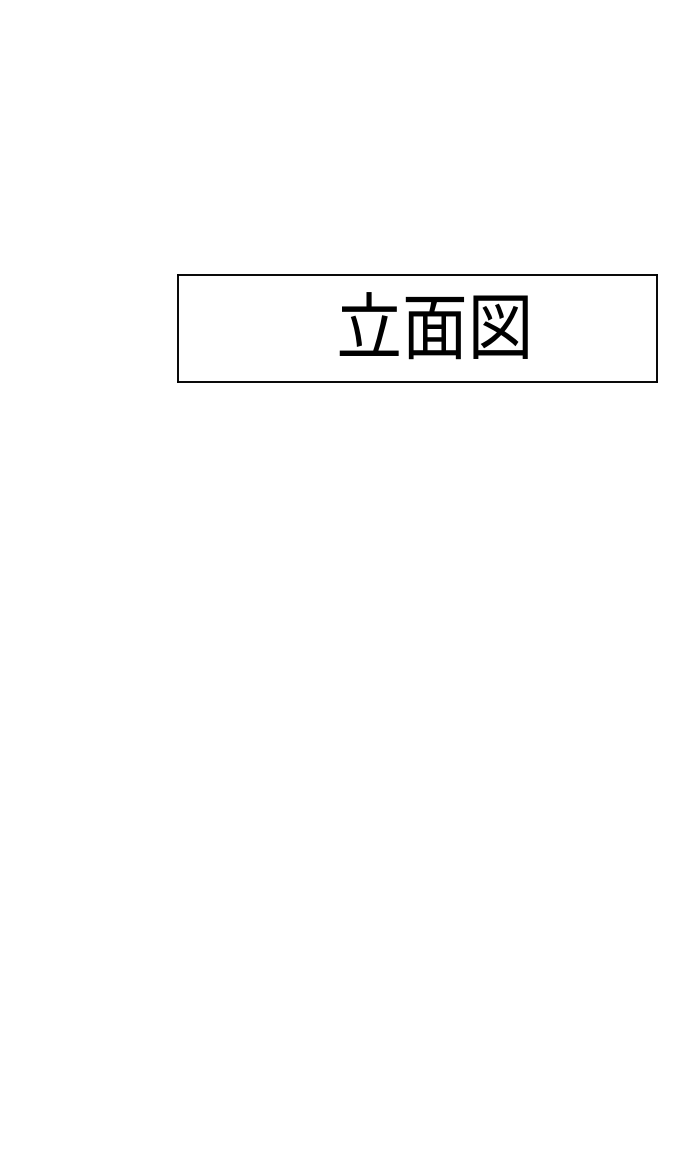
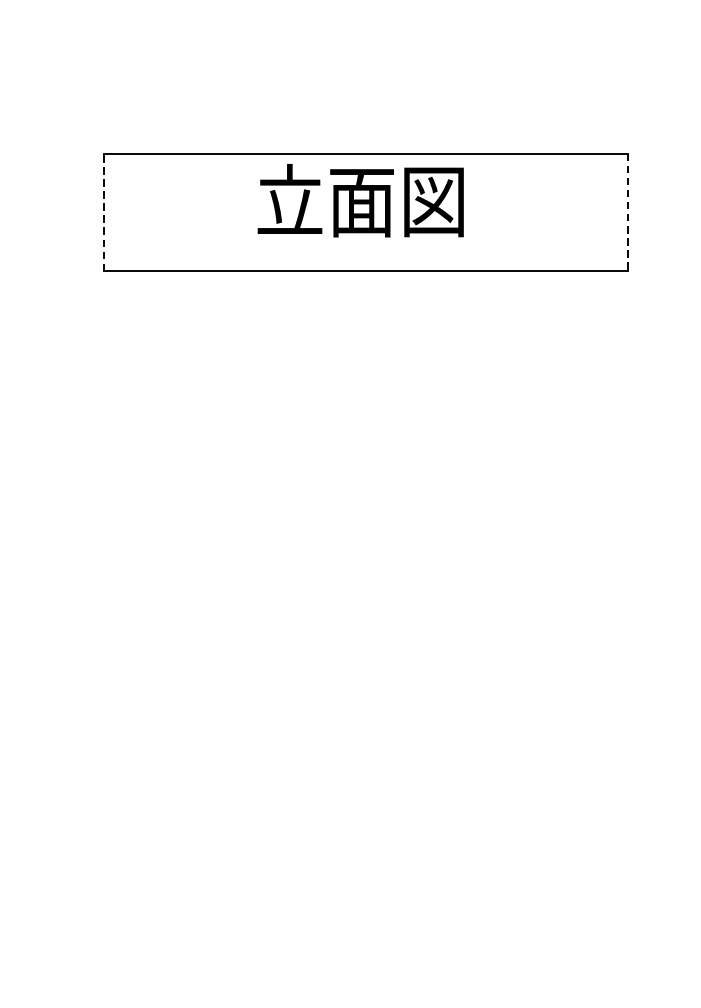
text: (433, 325) -> (360, 200), moved
line: (178, 328) -> (103, 212), solid -> dashed
line: (656, 328) -> (628, 212), solid -> dashed

